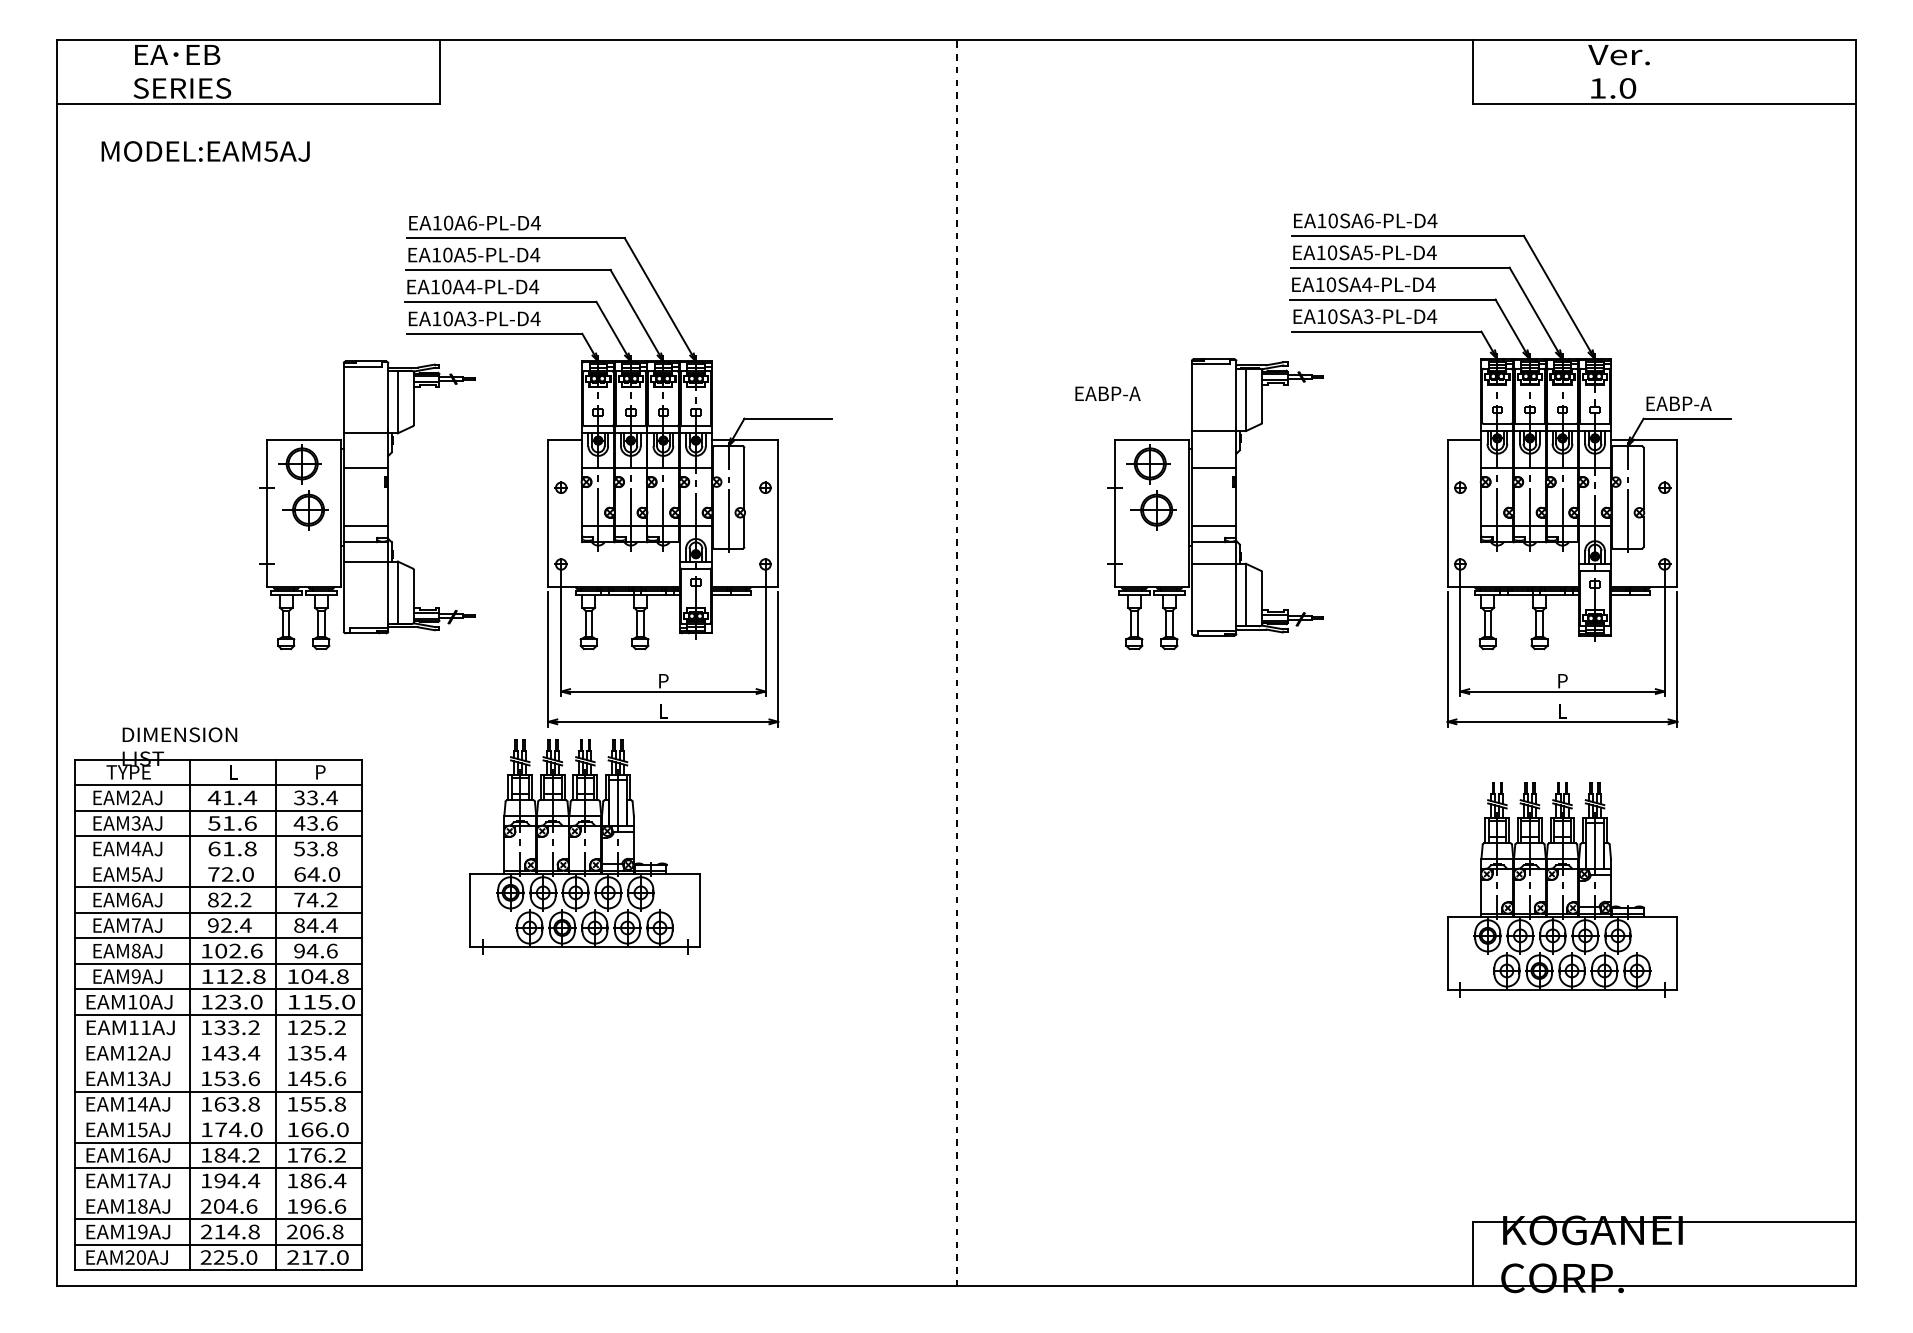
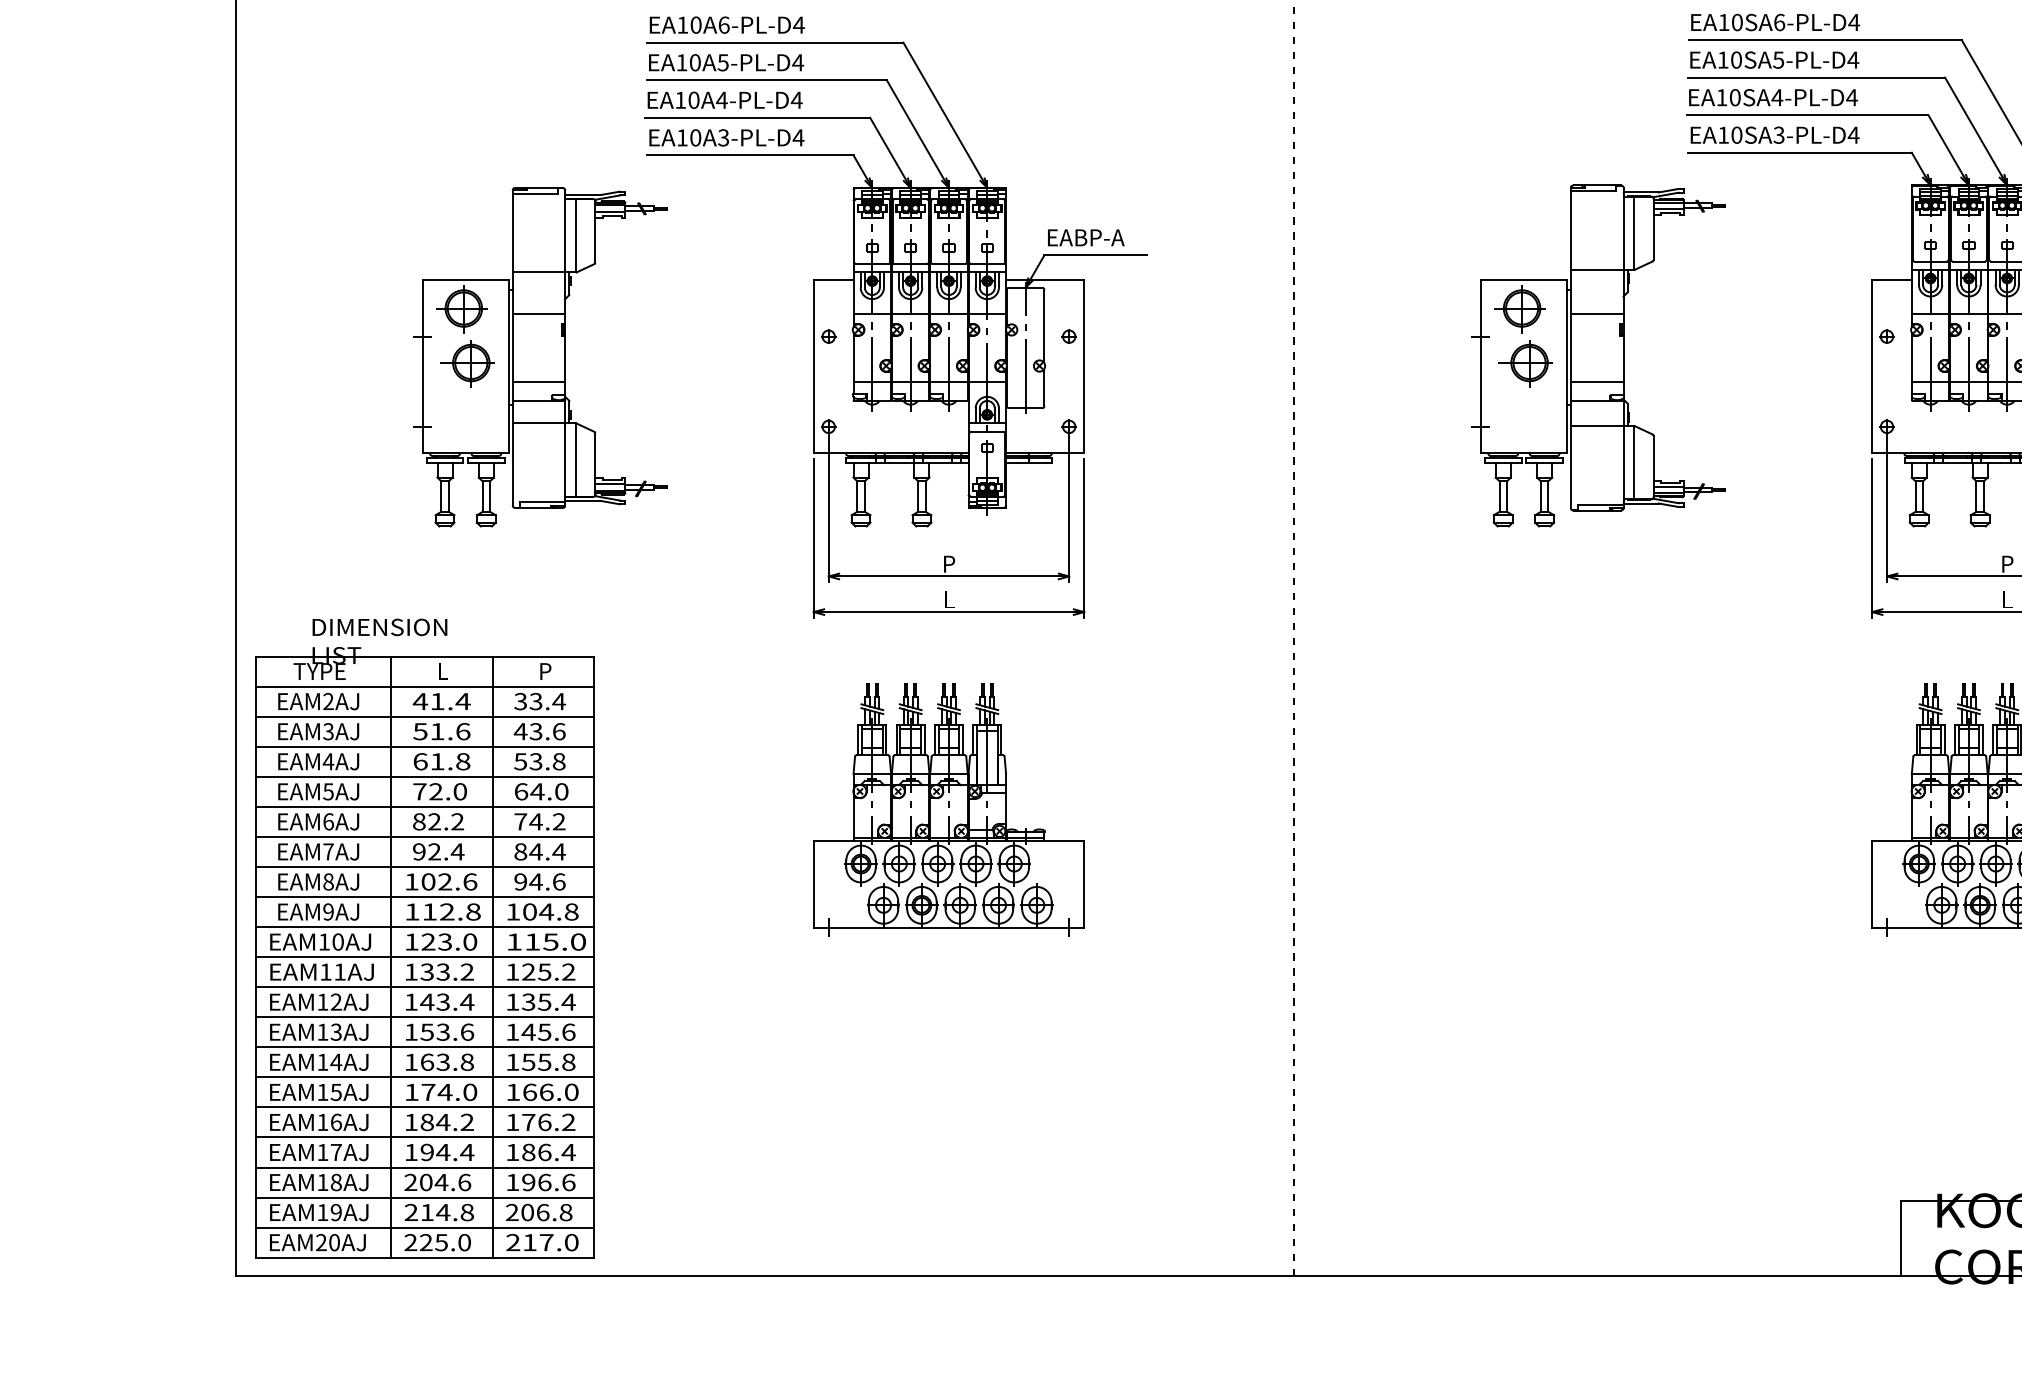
text: (1107, 393) -> (1085, 237), moved
part: (367, 505) -> (540, 357), moved
part: (584, 846) -> (947, 809), moved
line: (218, 861) -> (425, 776), added
line: (218, 1040) -> (425, 987), added
line: (218, 1066) -> (425, 1017), added
line: (218, 1117) -> (425, 1077), added
line: (218, 1193) -> (425, 1167), added

